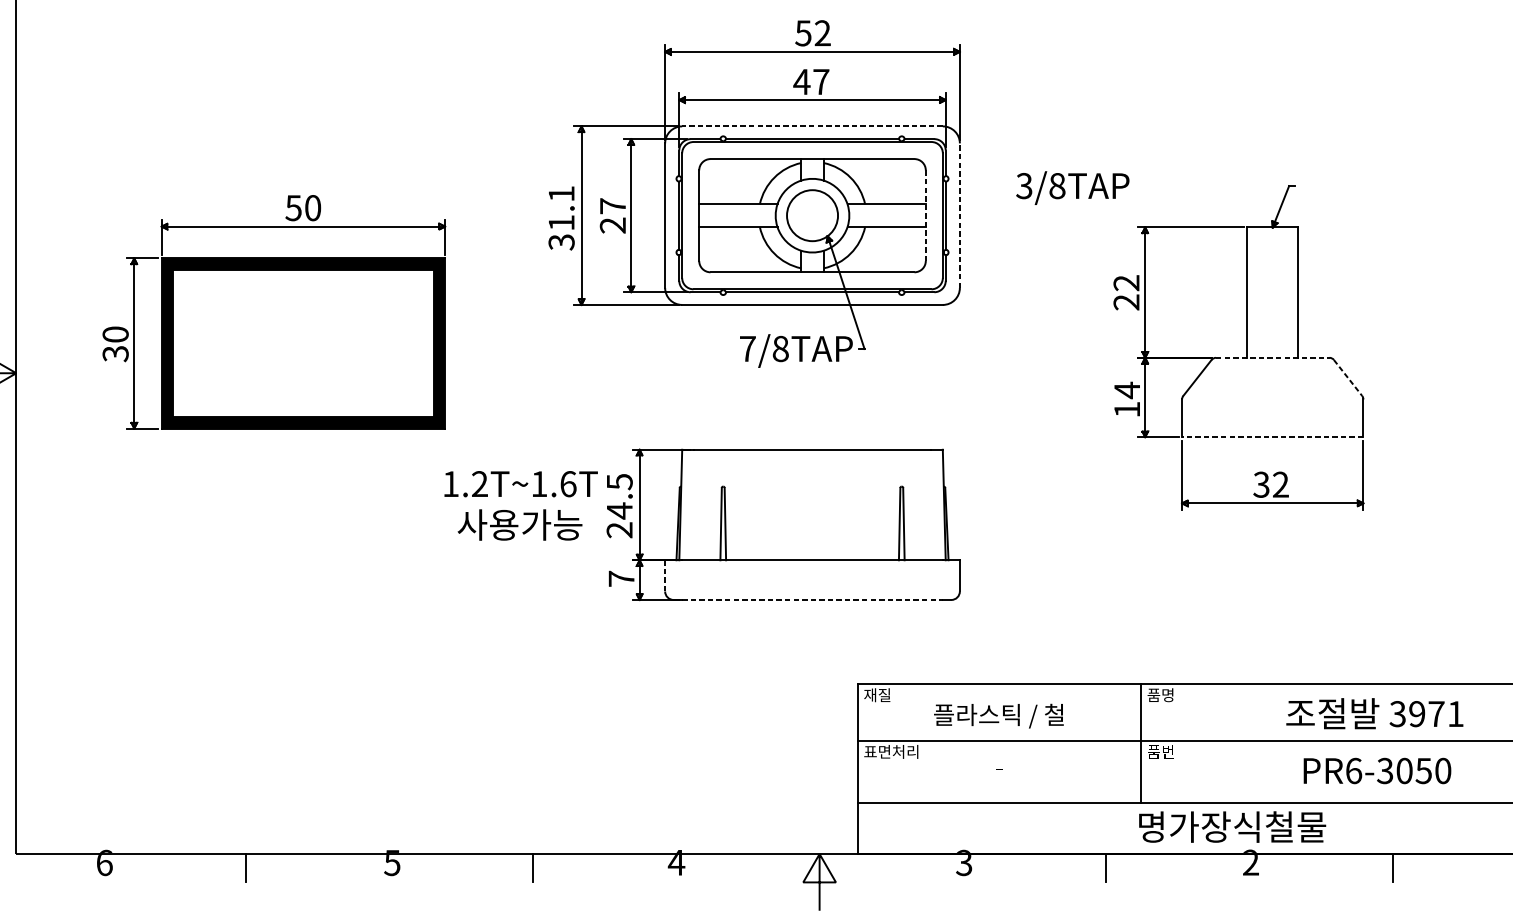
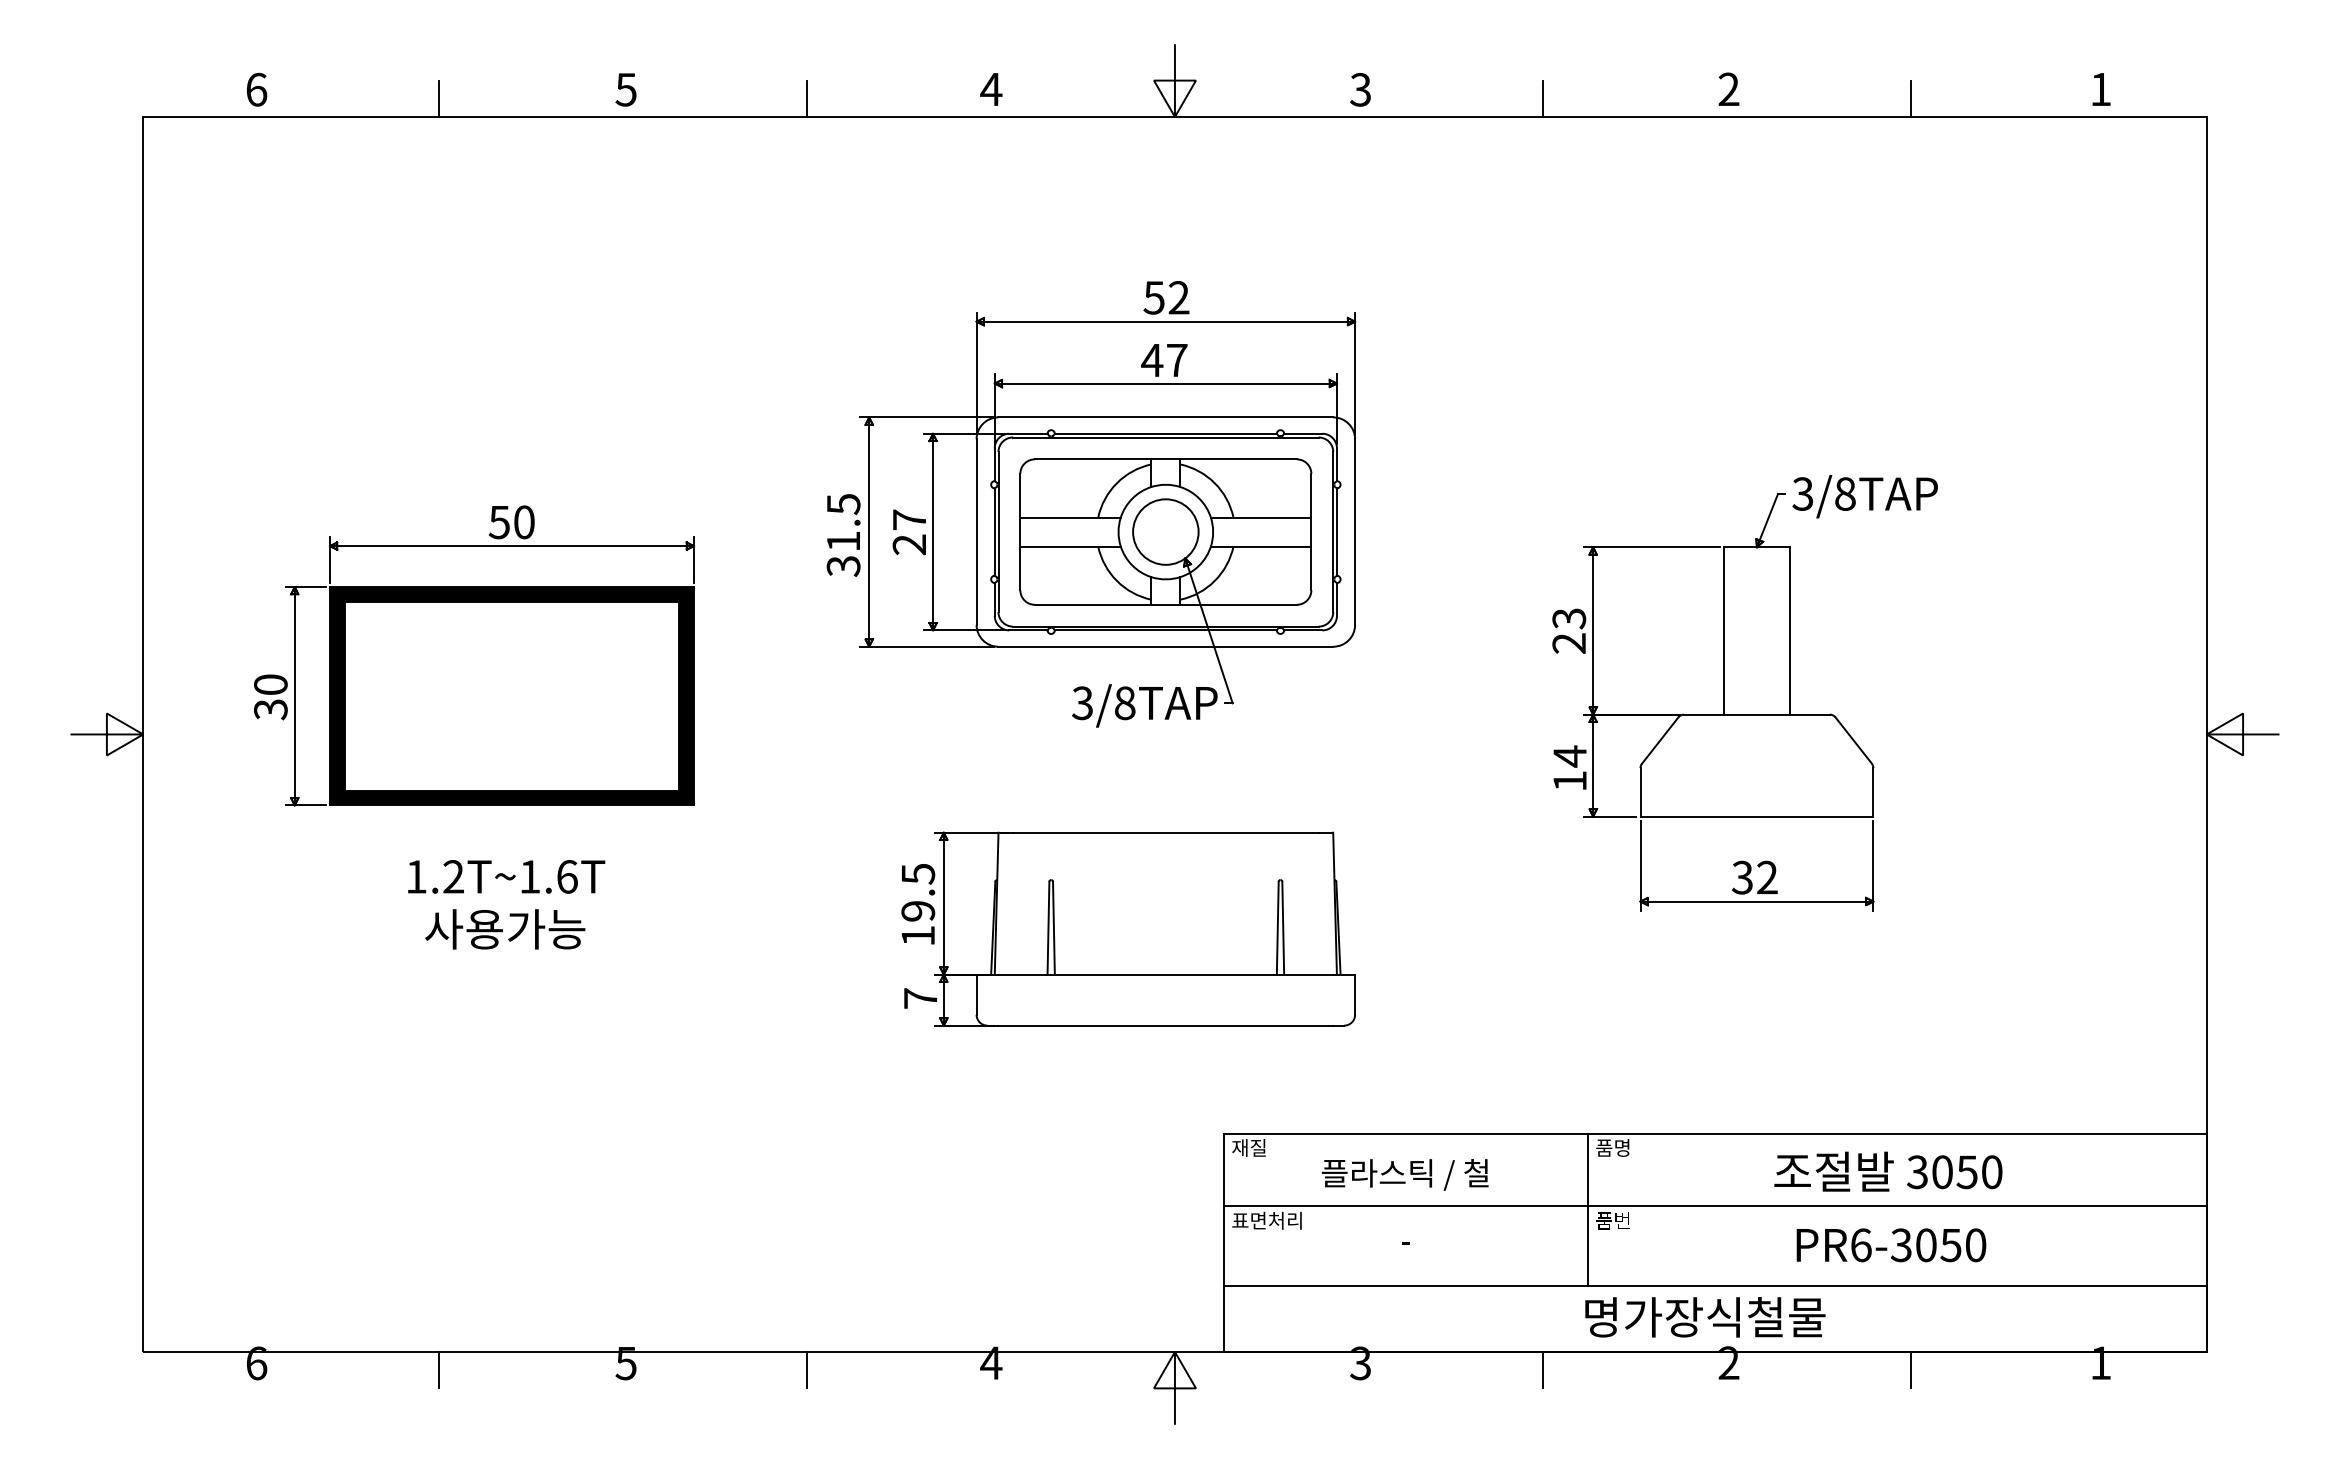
line: (812, 126) -> (1165, 417), dashed -> solid
text: (1072, 187) -> (1864, 496), moved
text: (561, 194) -> (843, 504), 31.1 -> 31.5
line: (925, 216) -> (1311, 532), dashed -> solid
line: (960, 216) -> (1355, 532), dashed -> solid
text: (1126, 282) -> (1569, 618), 22 -> 23
text: (747, 349) -> (1082, 703), 7/8TAP -> 3/8TAP
line: (1273, 357) -> (1757, 714), dashed -> solid
line: (1348, 377) -> (1854, 740), dashed -> solid
line: (1272, 437) -> (1756, 816), dashed -> solid
text: (521, 505) -> (506, 904), moved
text: (619, 520) -> (918, 923), 24.5 -> 19.5
line: (665, 576) -> (976, 995), dashed -> solid
line: (813, 599) -> (1166, 1025), dashed -> solid
text: (1436, 714) -> (1967, 1172), 3971 -> 3050

